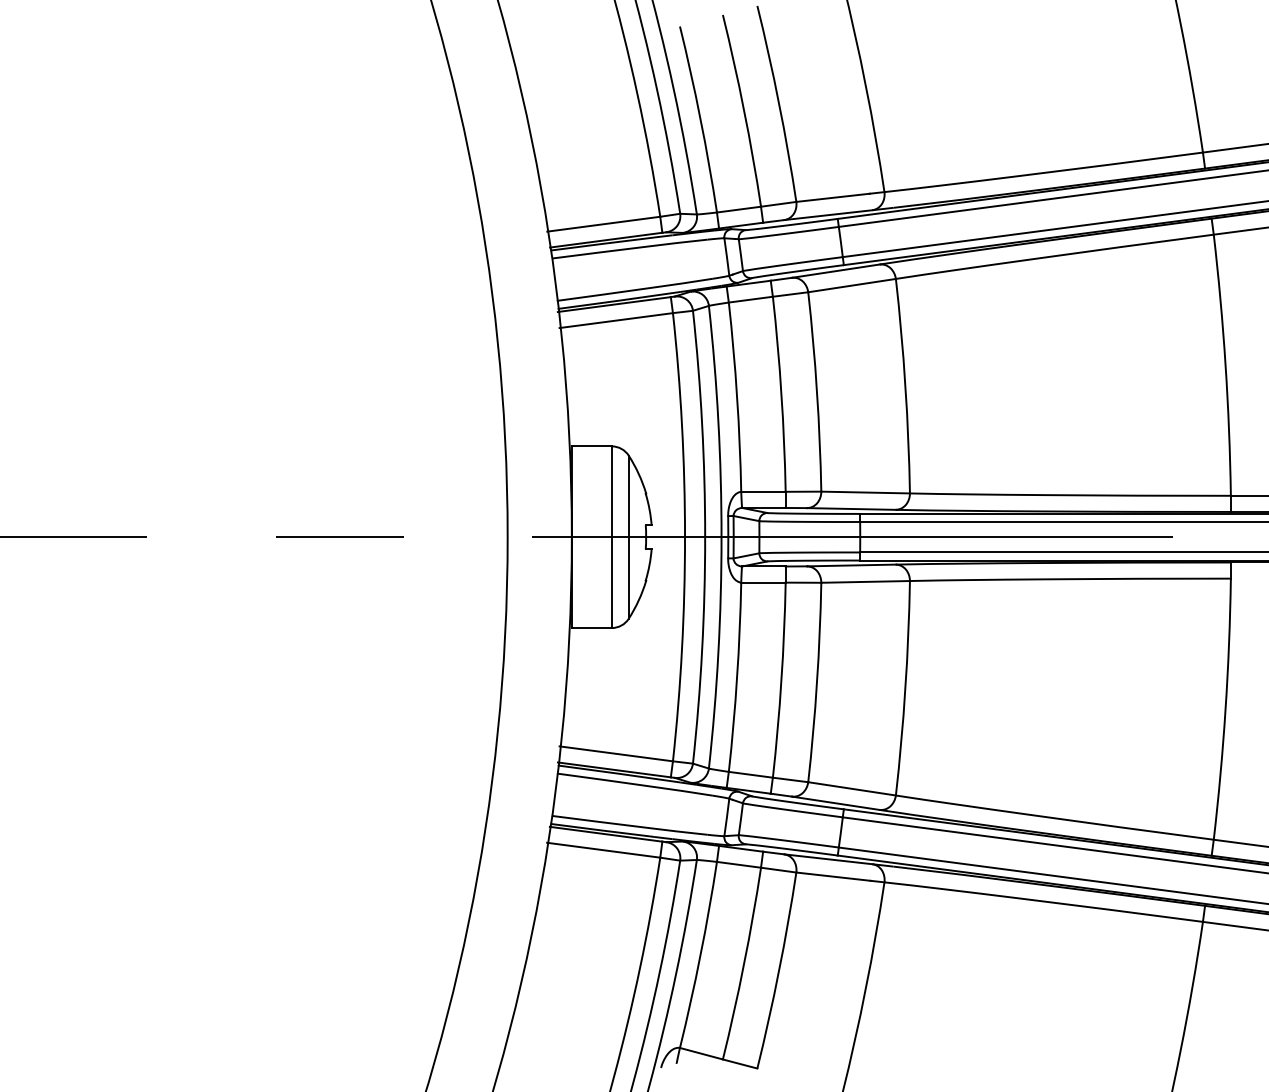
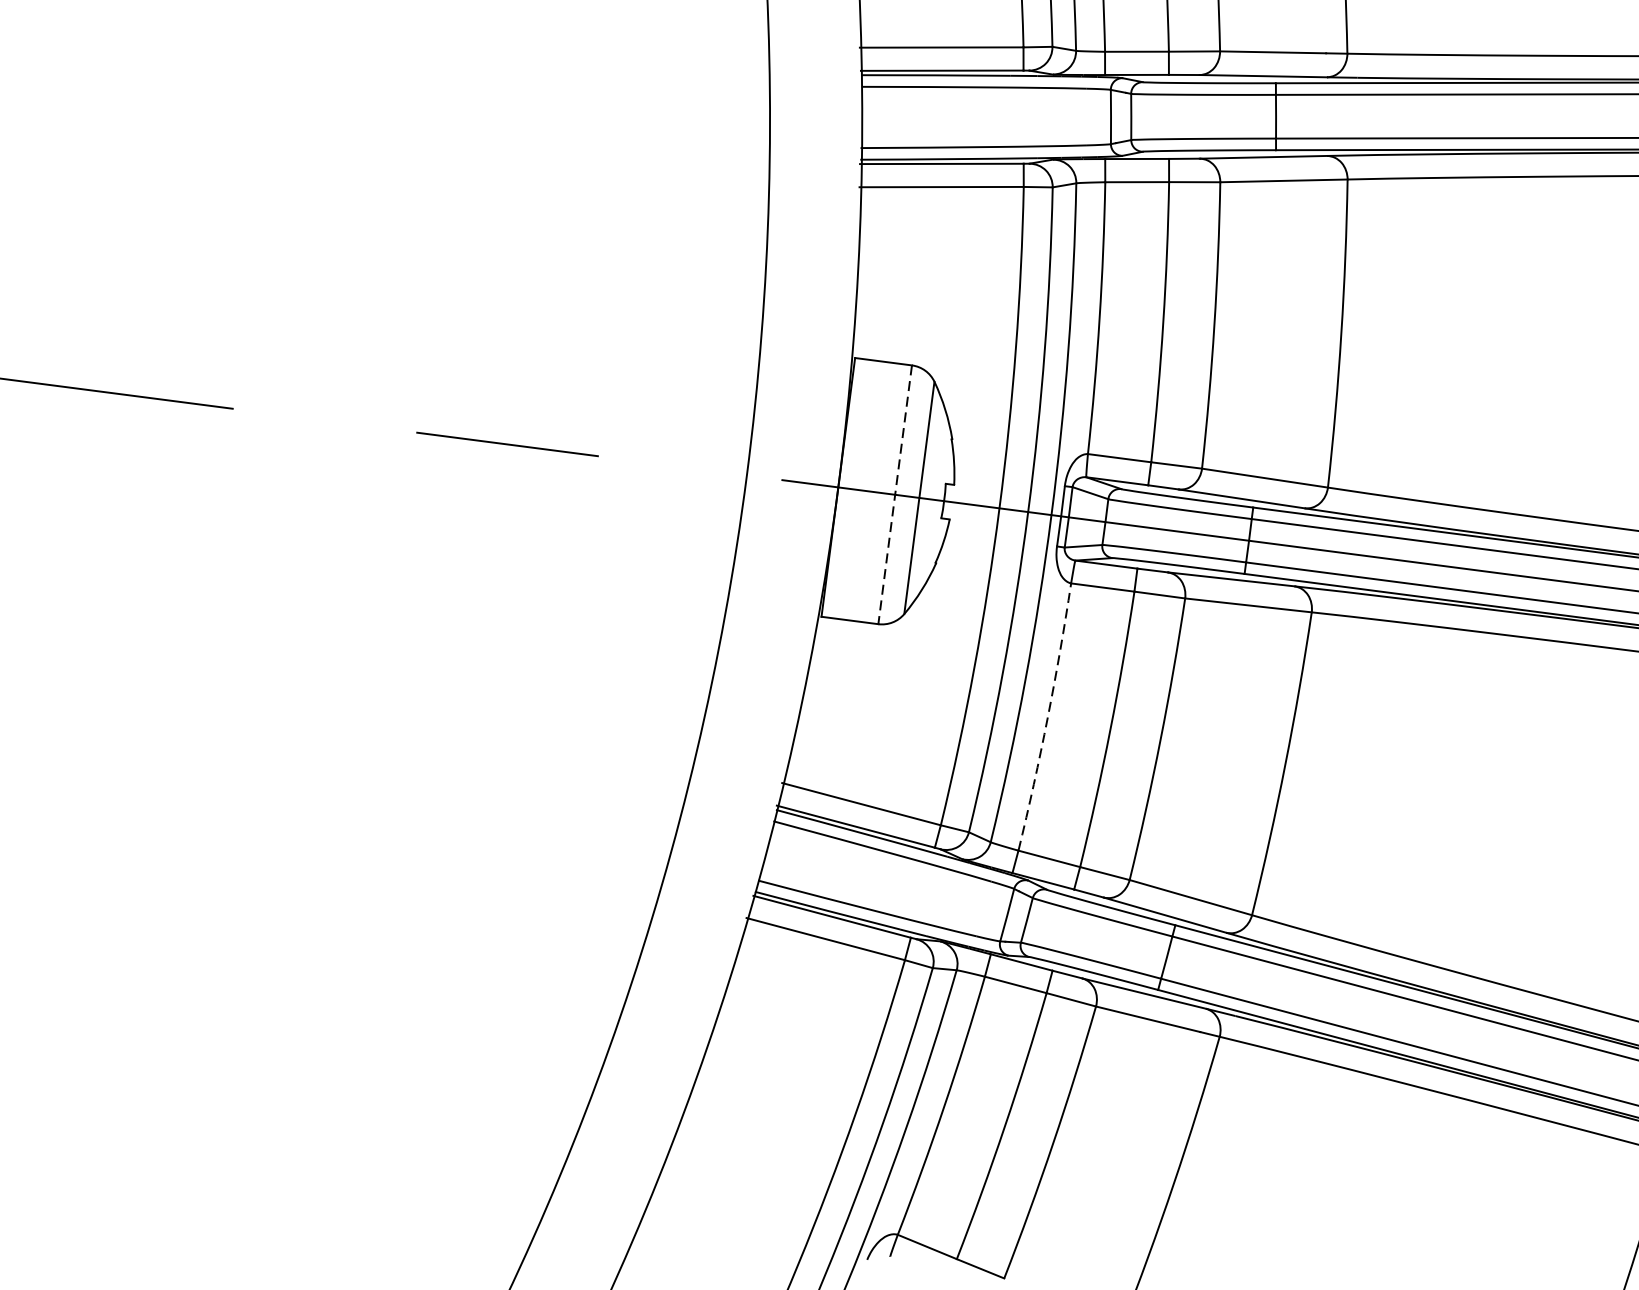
line: (611, 537) -> (894, 495), solid -> dashed
arc: (737, 677) -> (1048, 717), solid -> dashed

